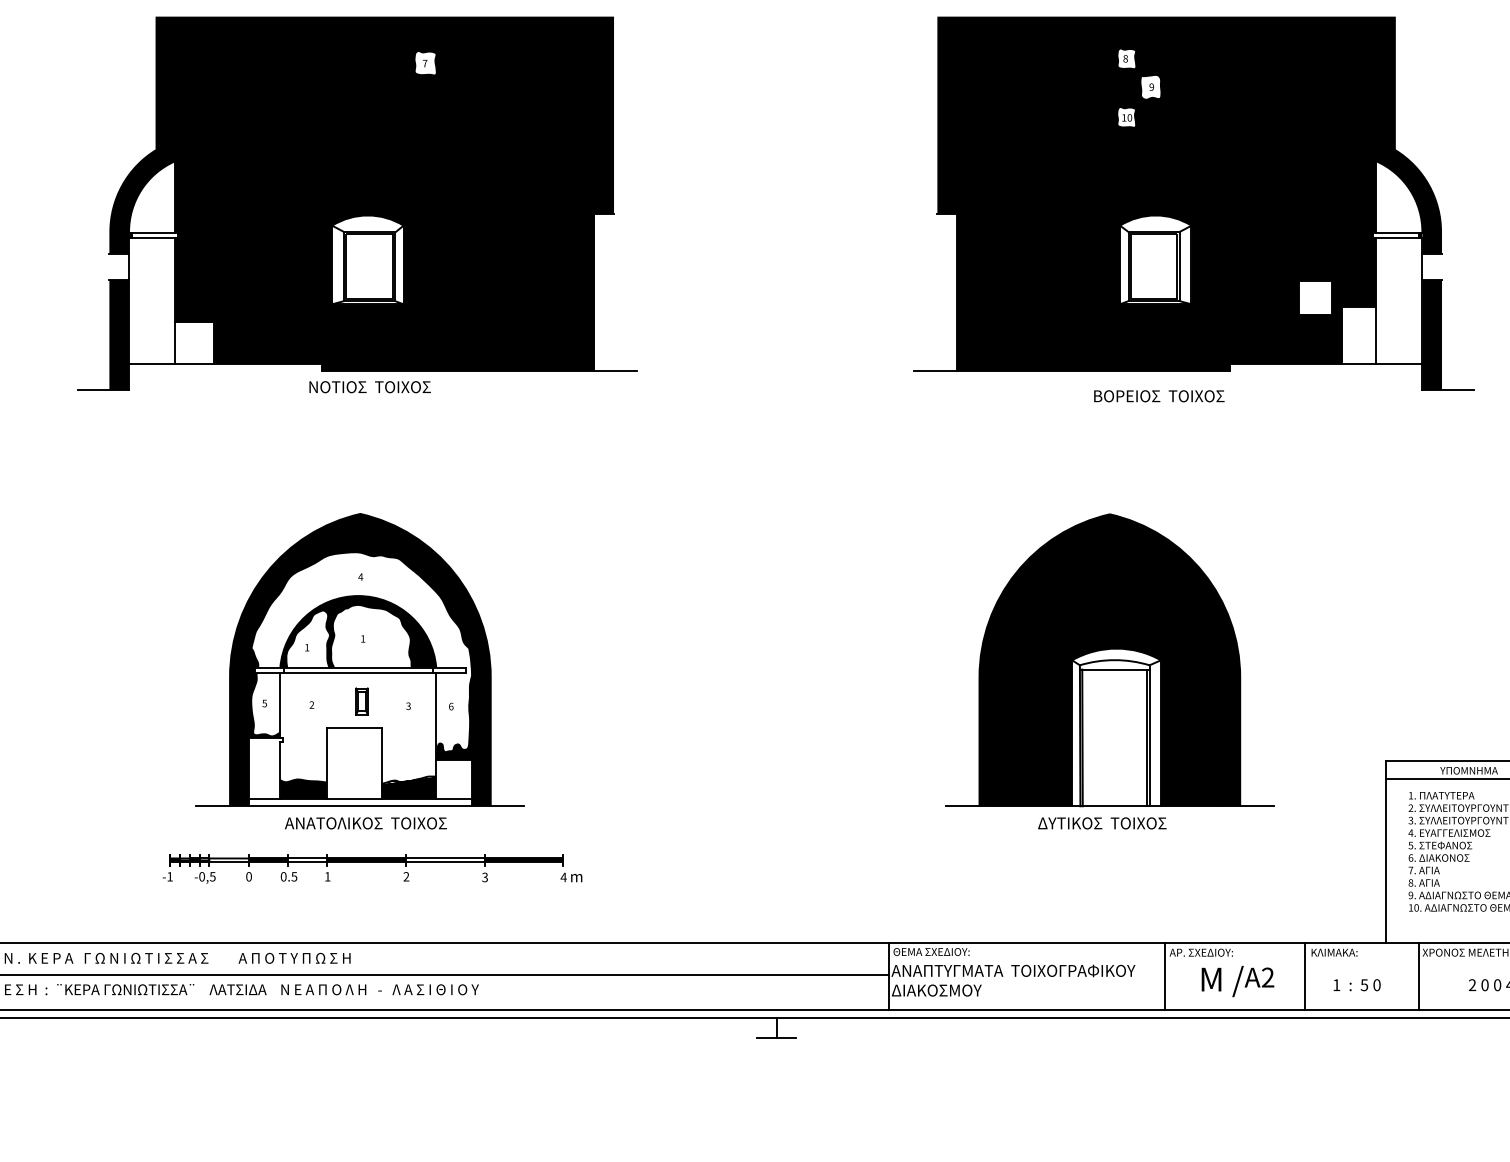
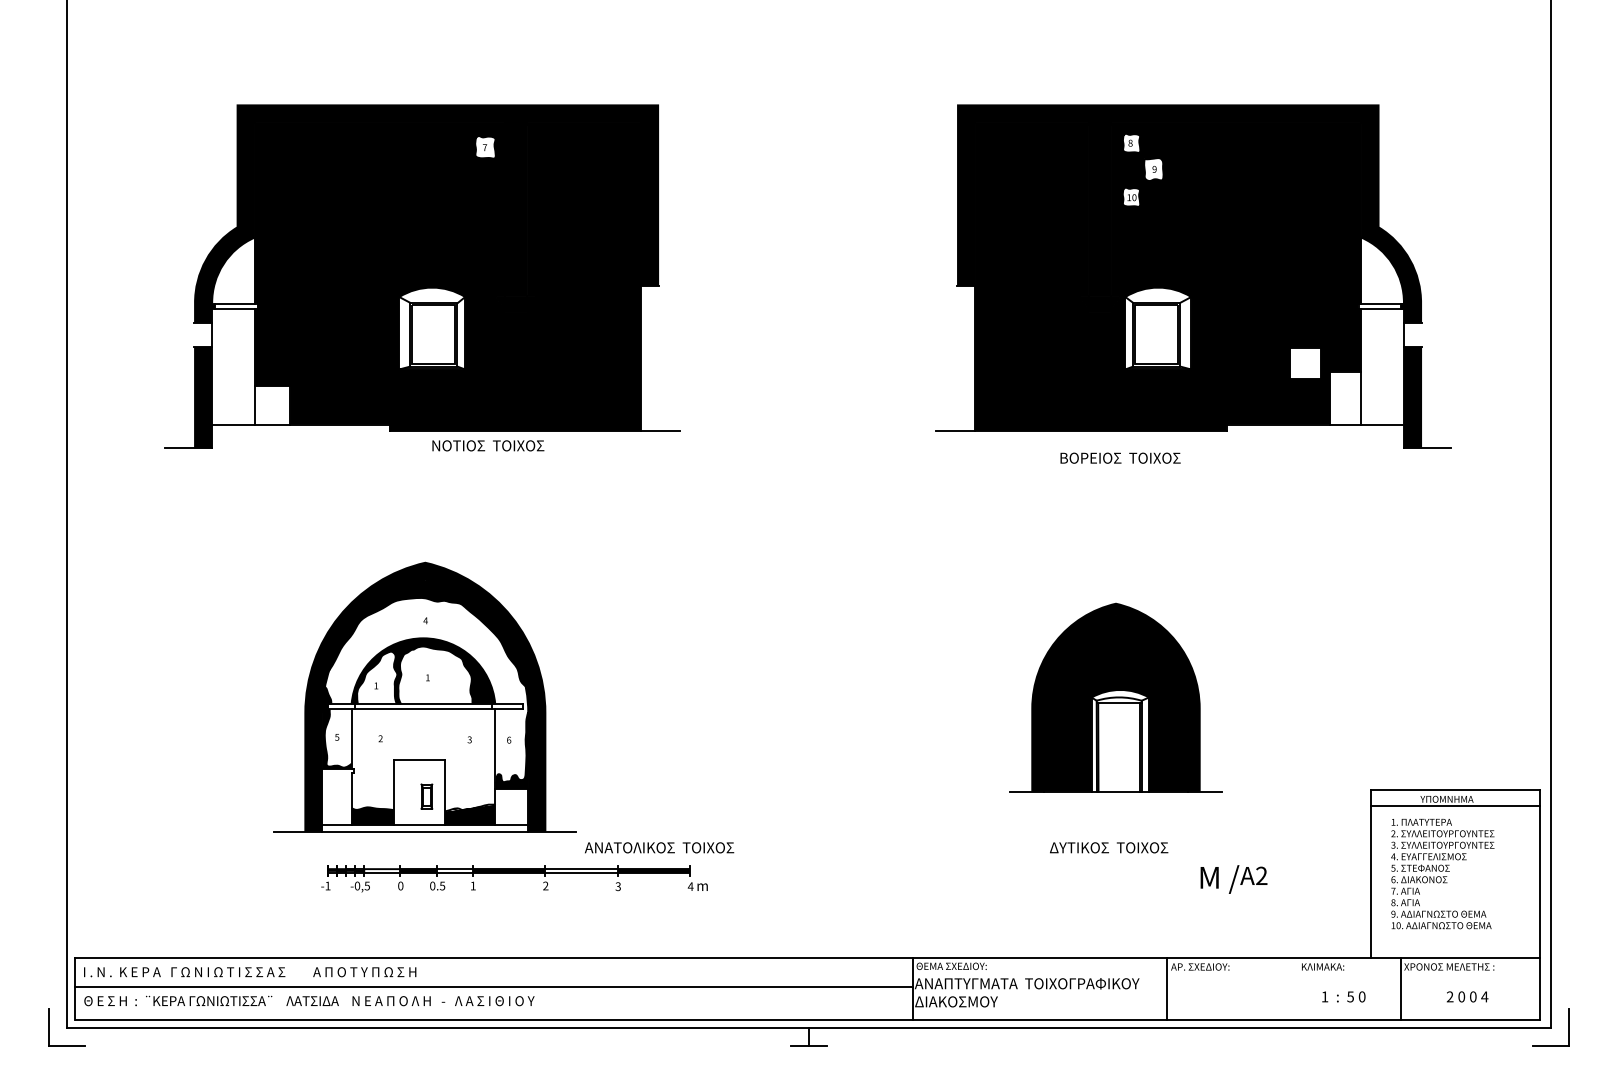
text: (370, 386) -> (488, 445), moved
text: (1159, 395) -> (1120, 457), moved
part: (1109, 660) -> (1115, 697), size x0.7
part: (361, 701) -> (426, 796), moved
text: (365, 823) -> (659, 847), moved
part: (372, 868) -> (514, 878), moved
line: (1304, 976) -> (1295, 988), removed
text: (1237, 981) -> (1233, 879), moved

